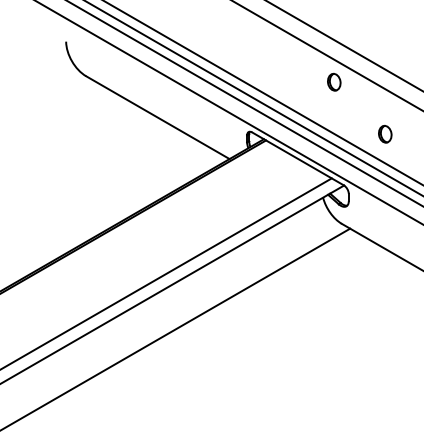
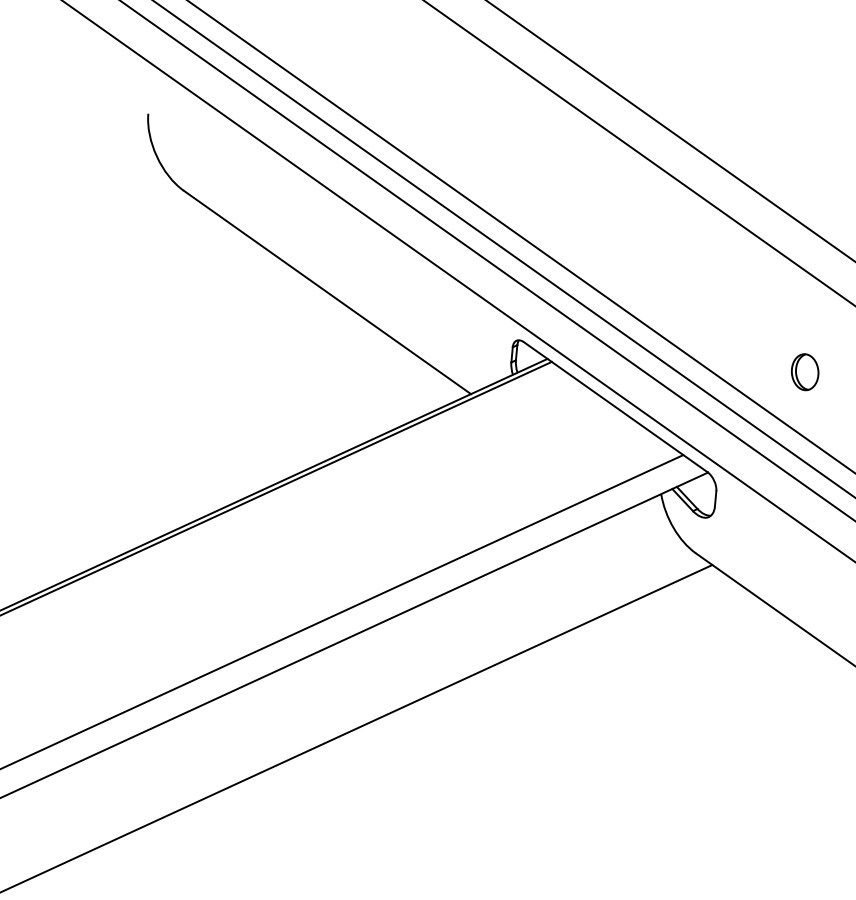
part: (334, 82) -> (707, 252), removed

